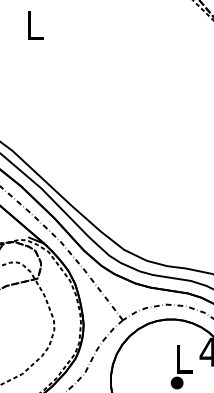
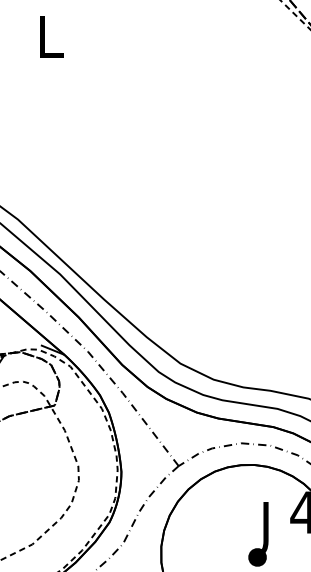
text: (184, 362) -> (268, 527), L -> J

